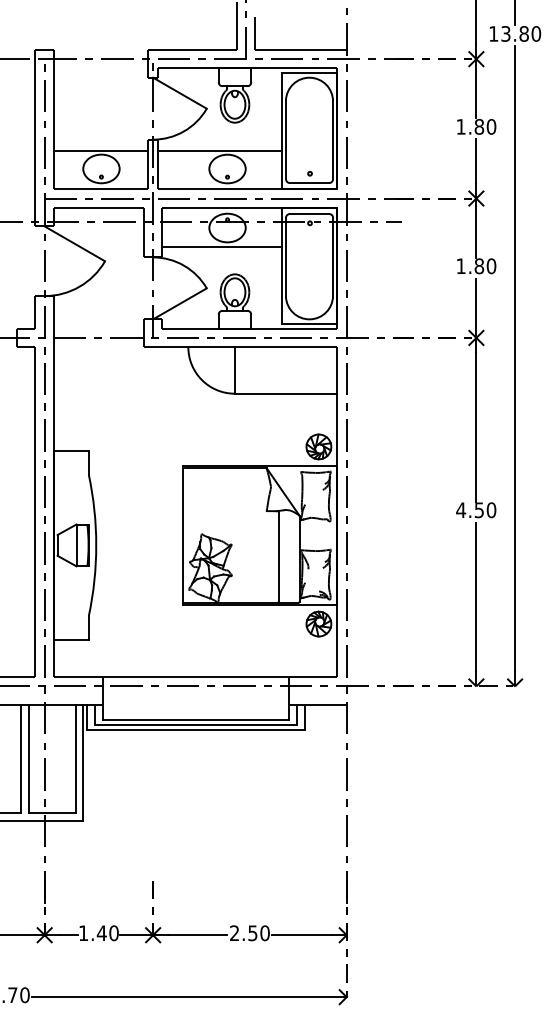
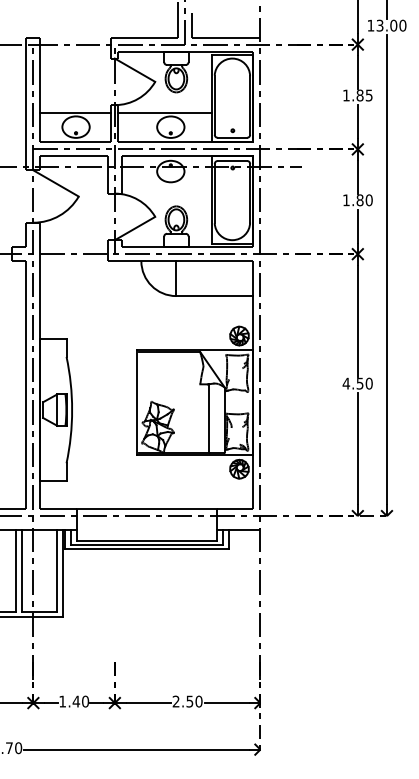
text: (523, 33) -> (393, 25), 13.80 -> 13.00
text: (491, 126) -> (369, 95), 1.80 -> 1.85
line: (221, 246) -> (166, 185), removed

